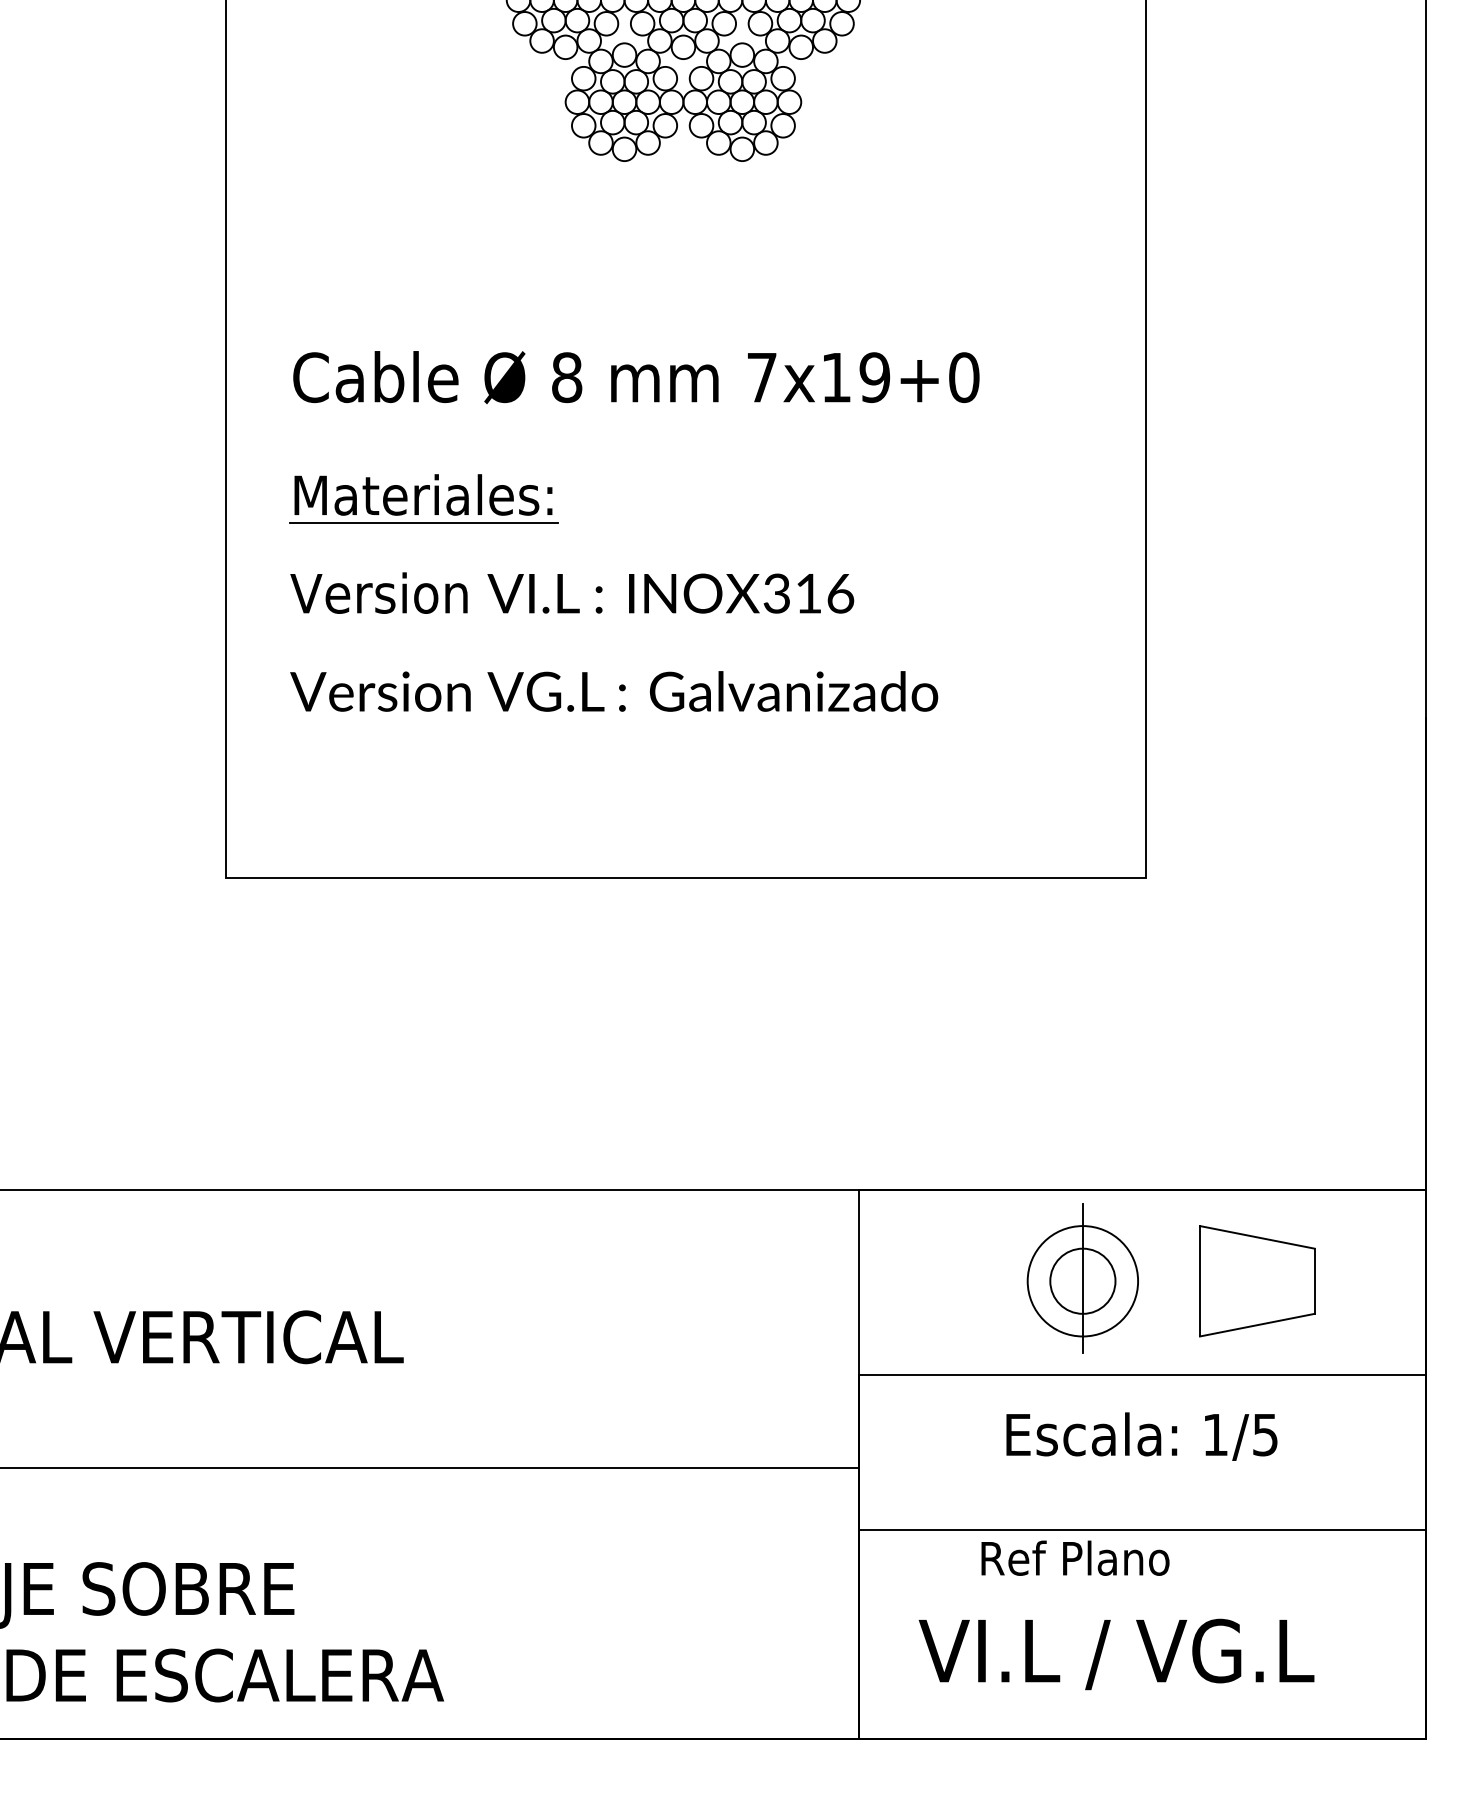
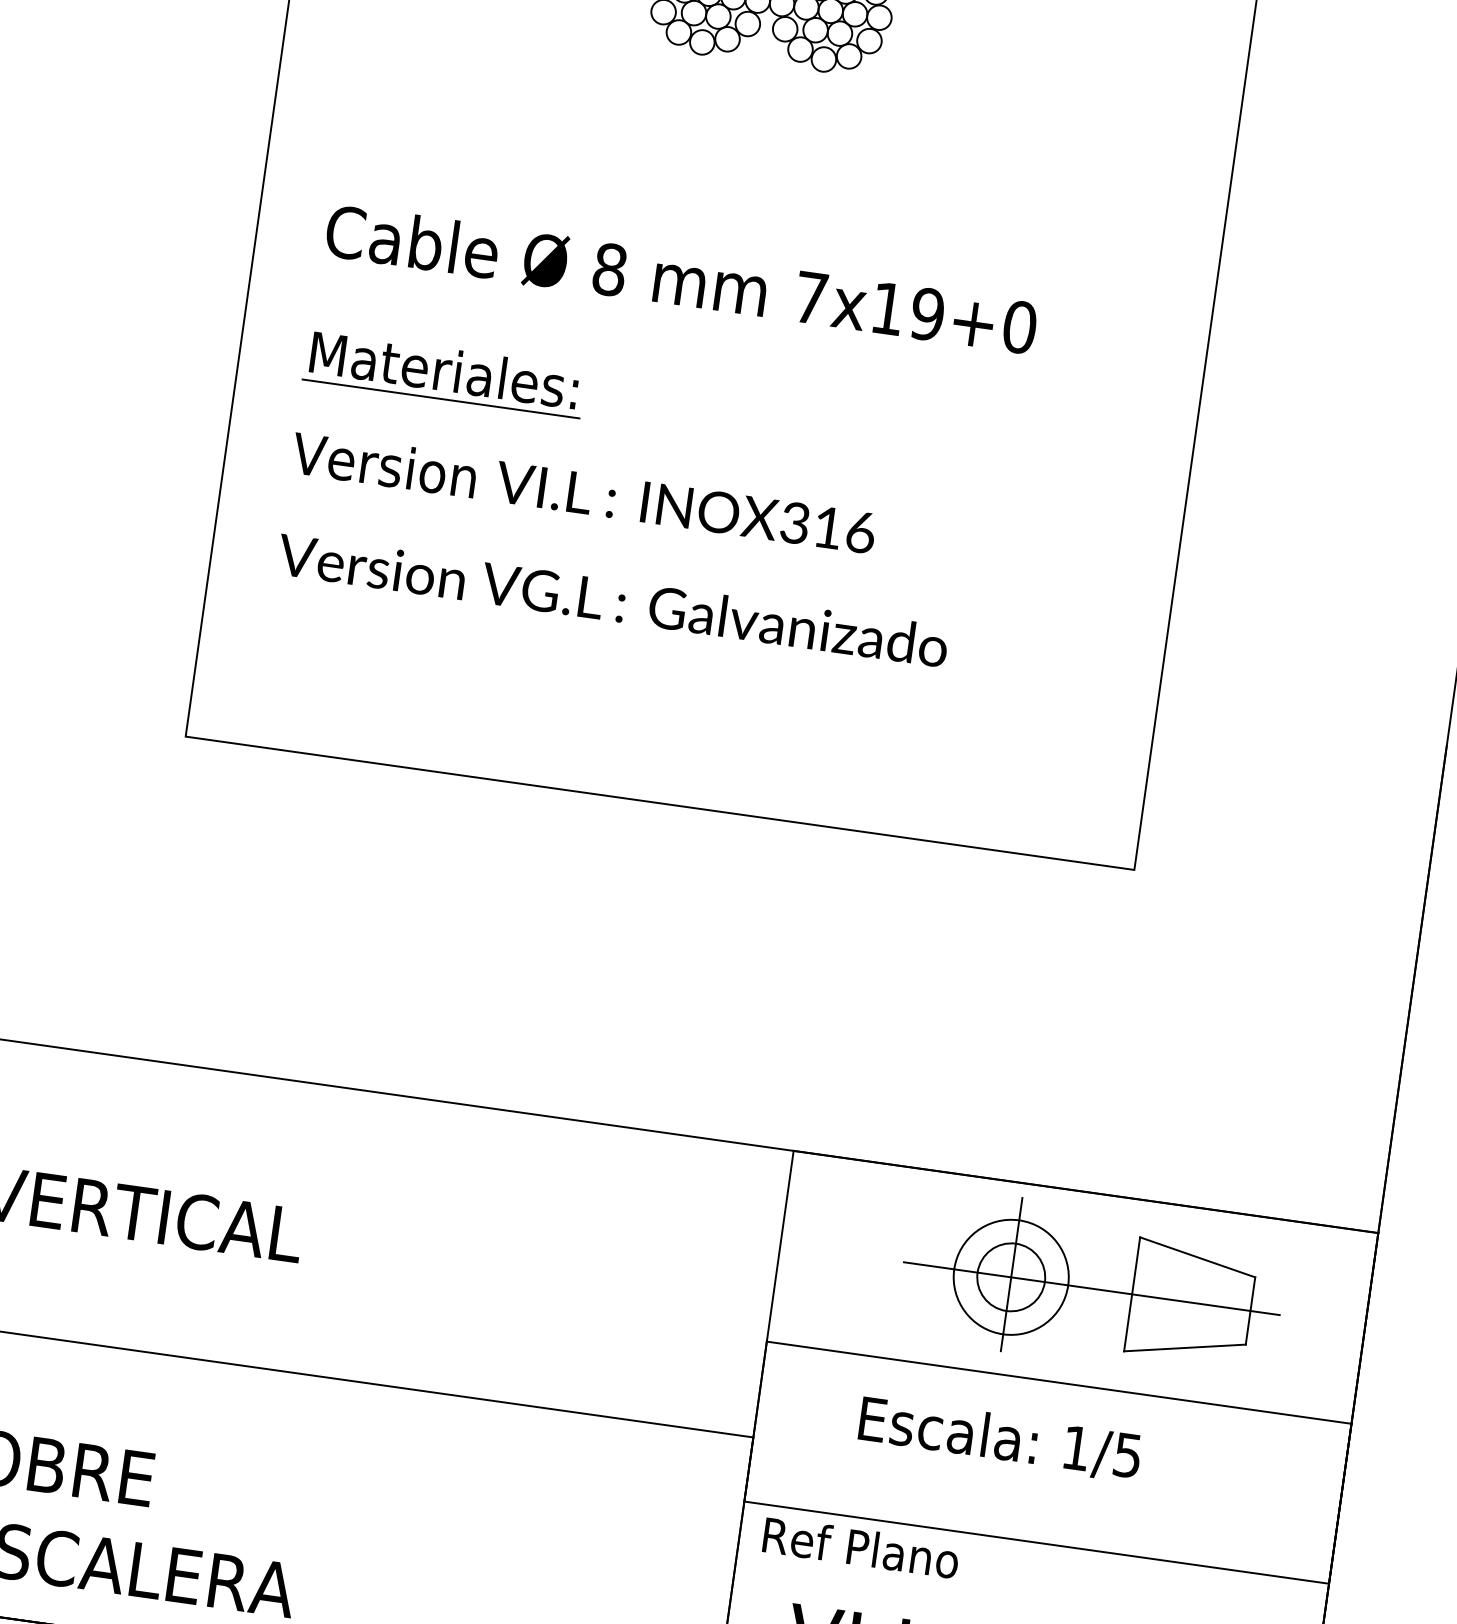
line: (1160, 1281) -> (1091, 1288), added
text: (1141, 1436) -> (999, 1439), moved
text: (1075, 1557) -> (861, 1547), moved

